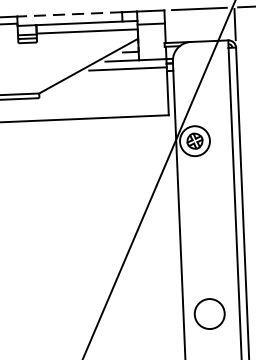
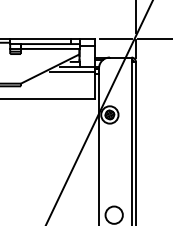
line: (69, 14) -> (40, 38), dashed -> solid

